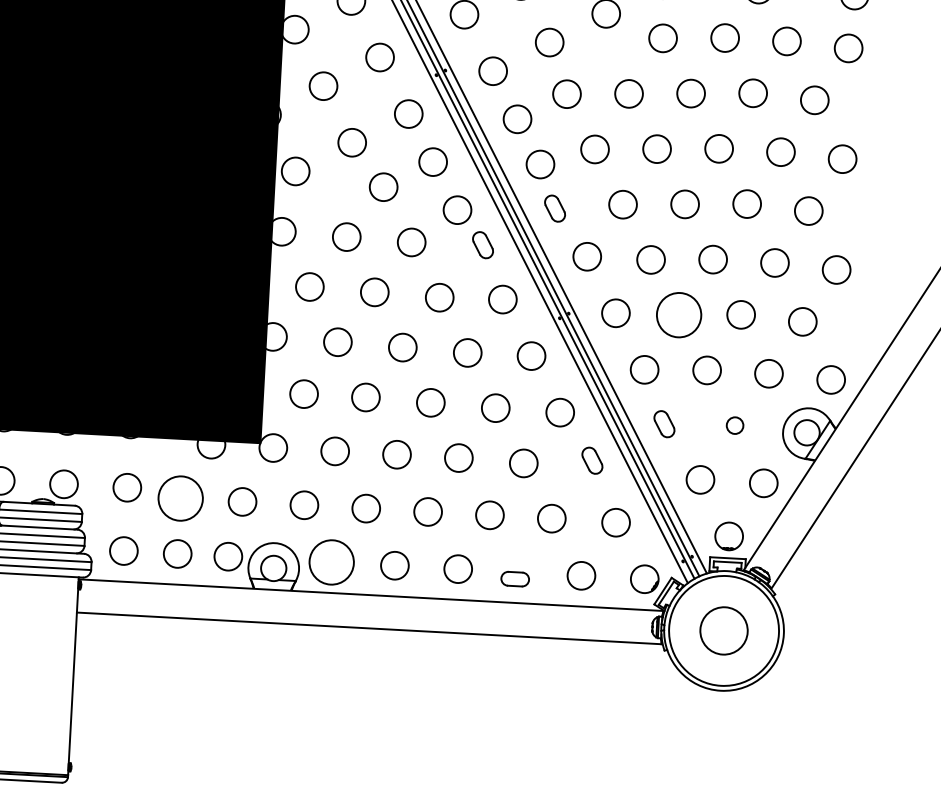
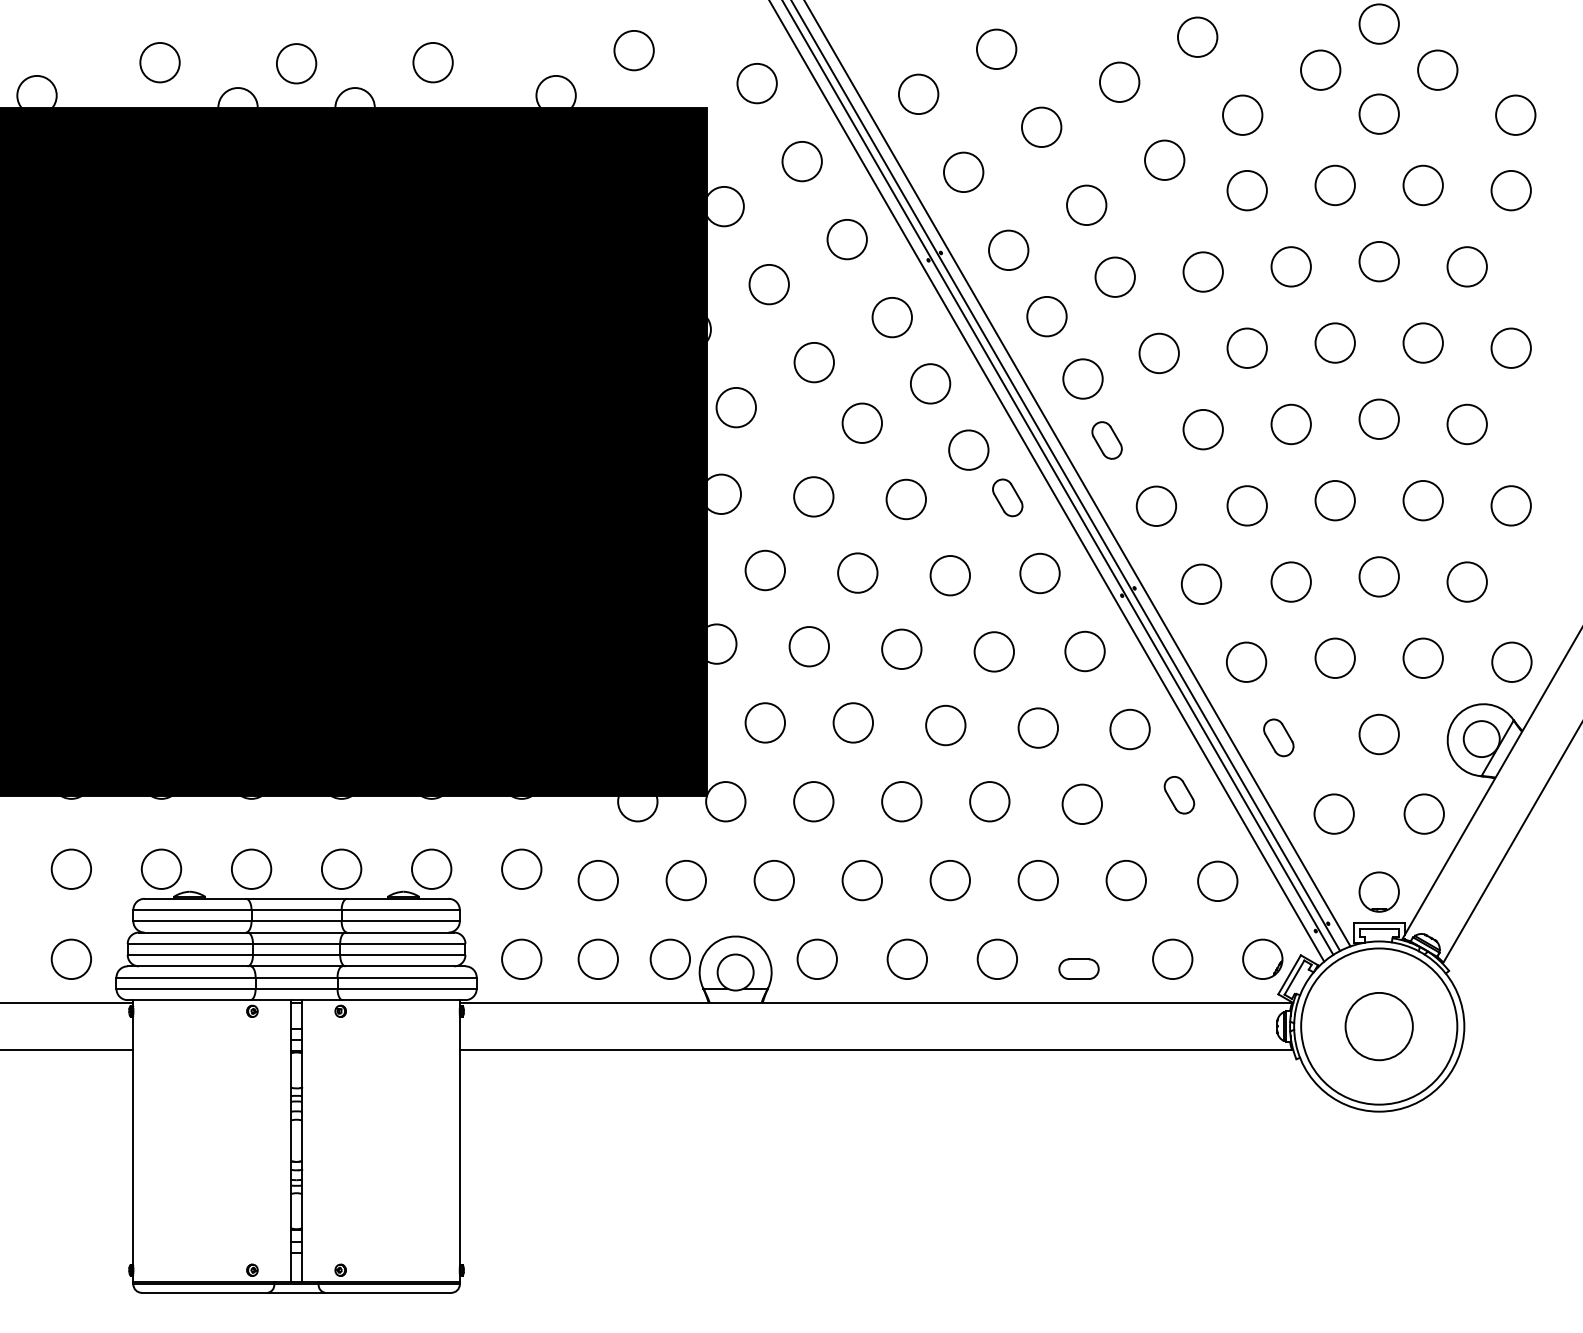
circle: (678, 314) -> (1290, 581), size x0.62
circle: (734, 425) -> (1378, 734), size x1.67
circle: (180, 498) -> (598, 880), size x0.62
circle: (331, 561) -> (816, 958), size x0.62

